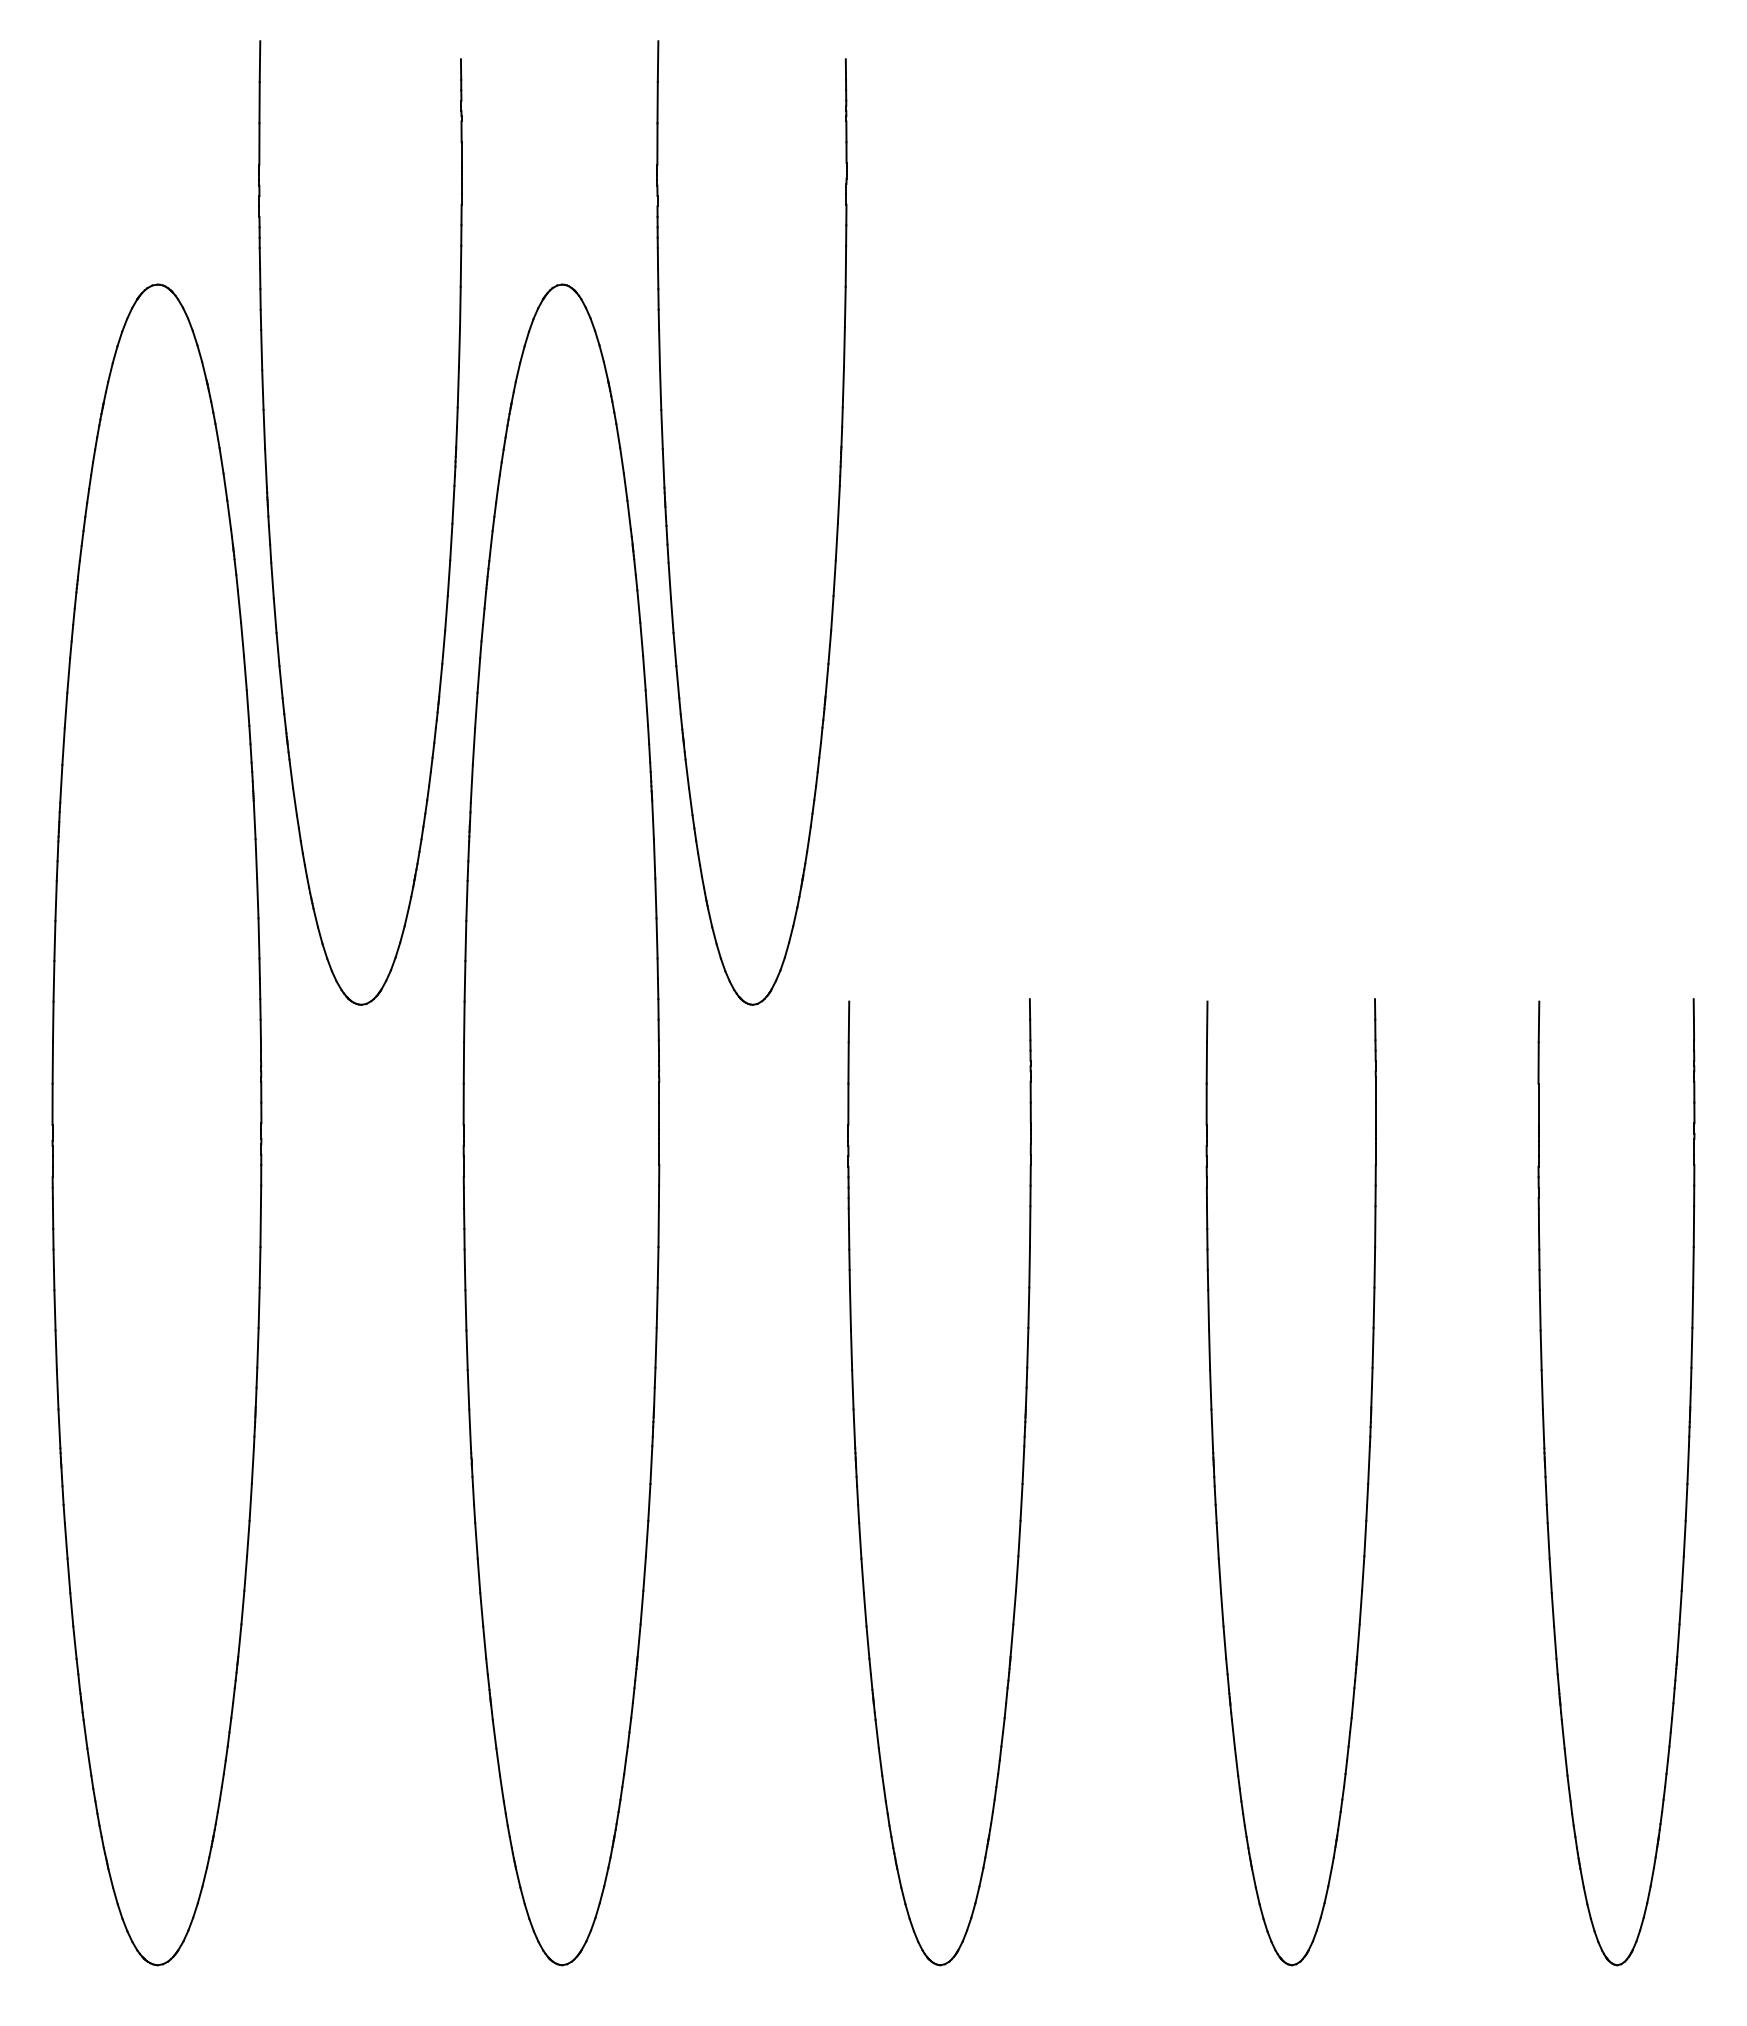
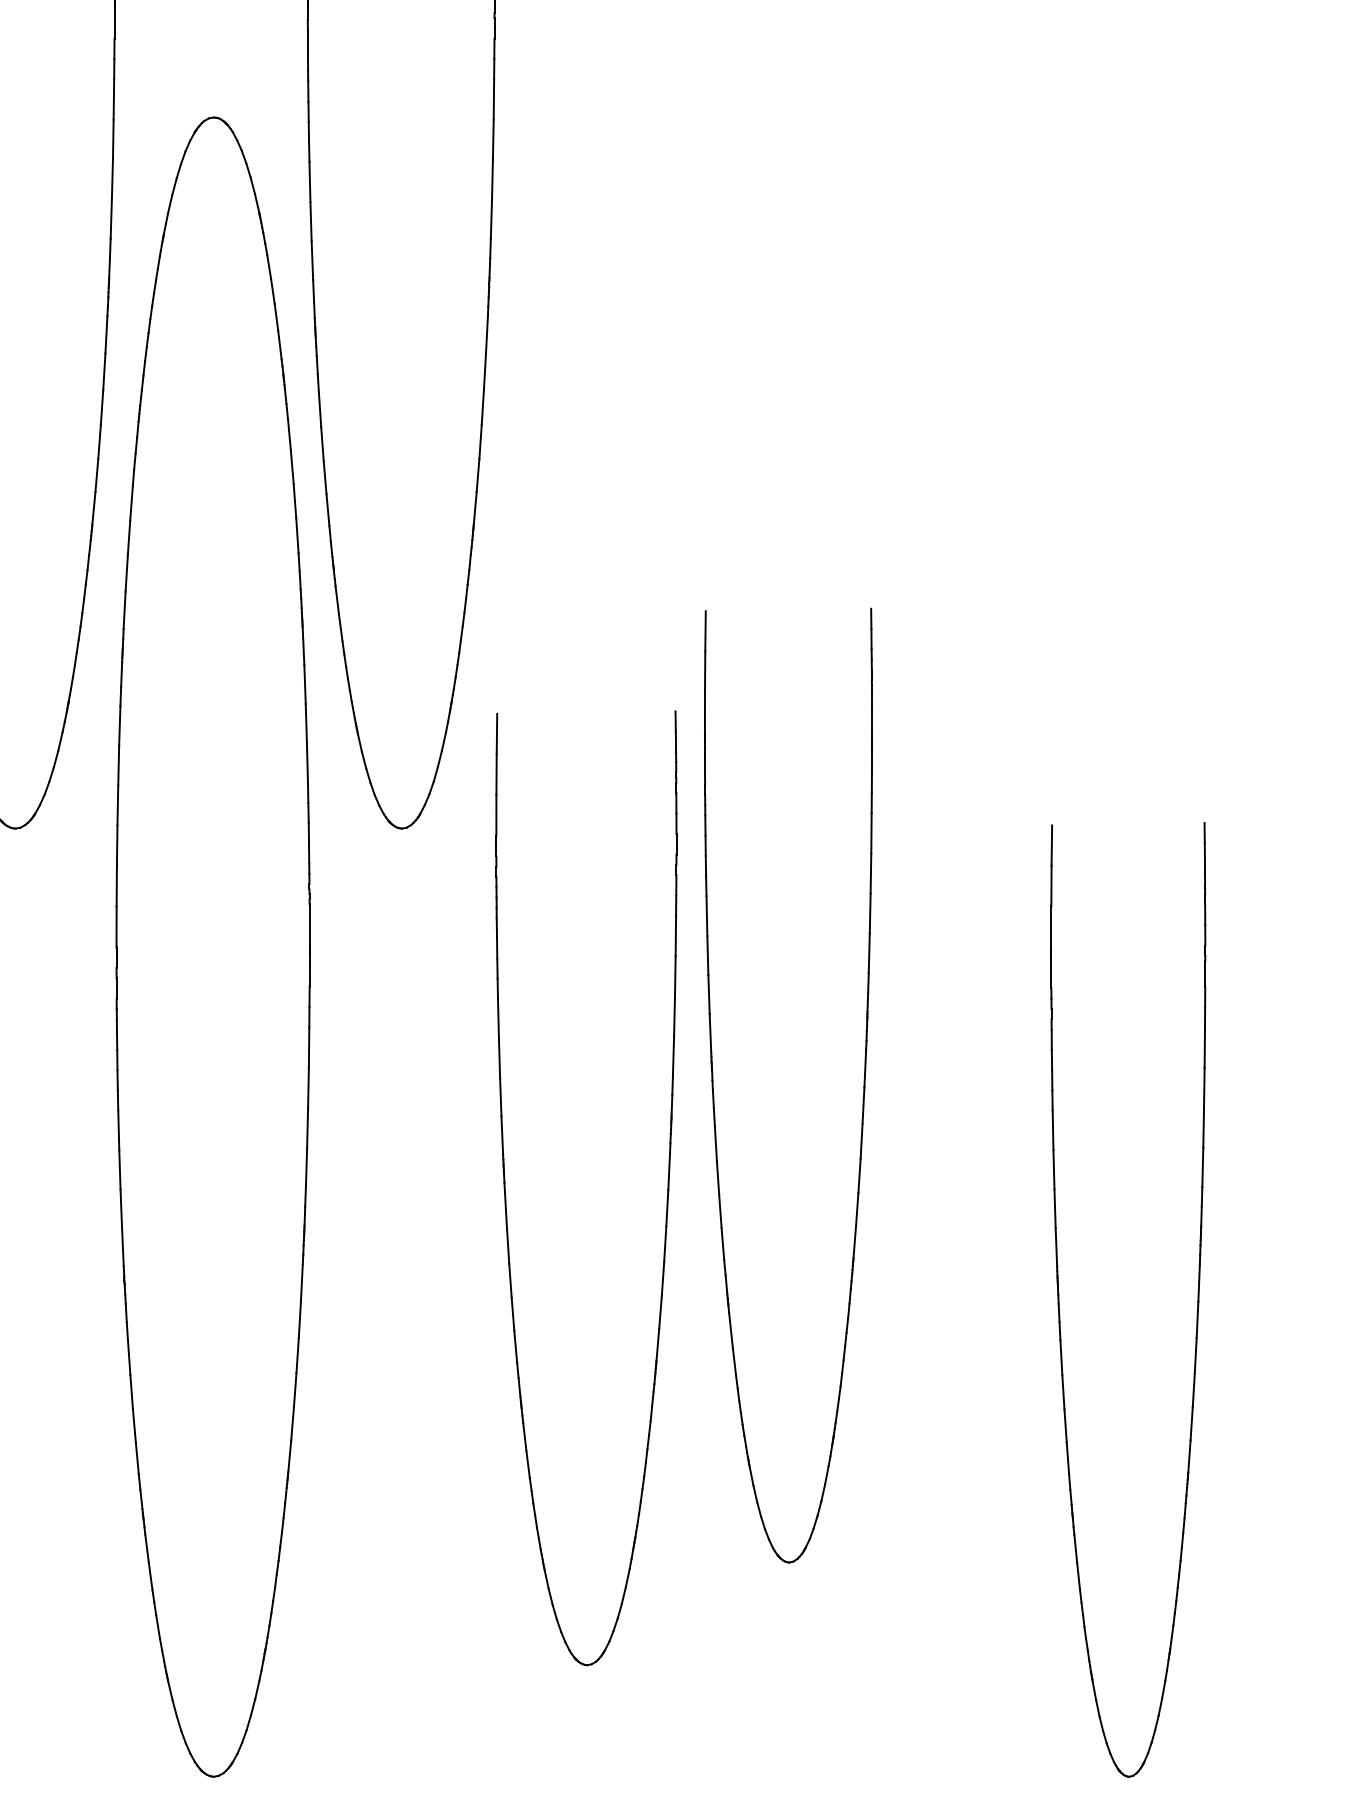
part: (1215, 1482) -> (713, 1085), moved
part: (858, 1486) -> (506, 1192), moved
part: (1547, 1491) -> (1060, 1309), moved

